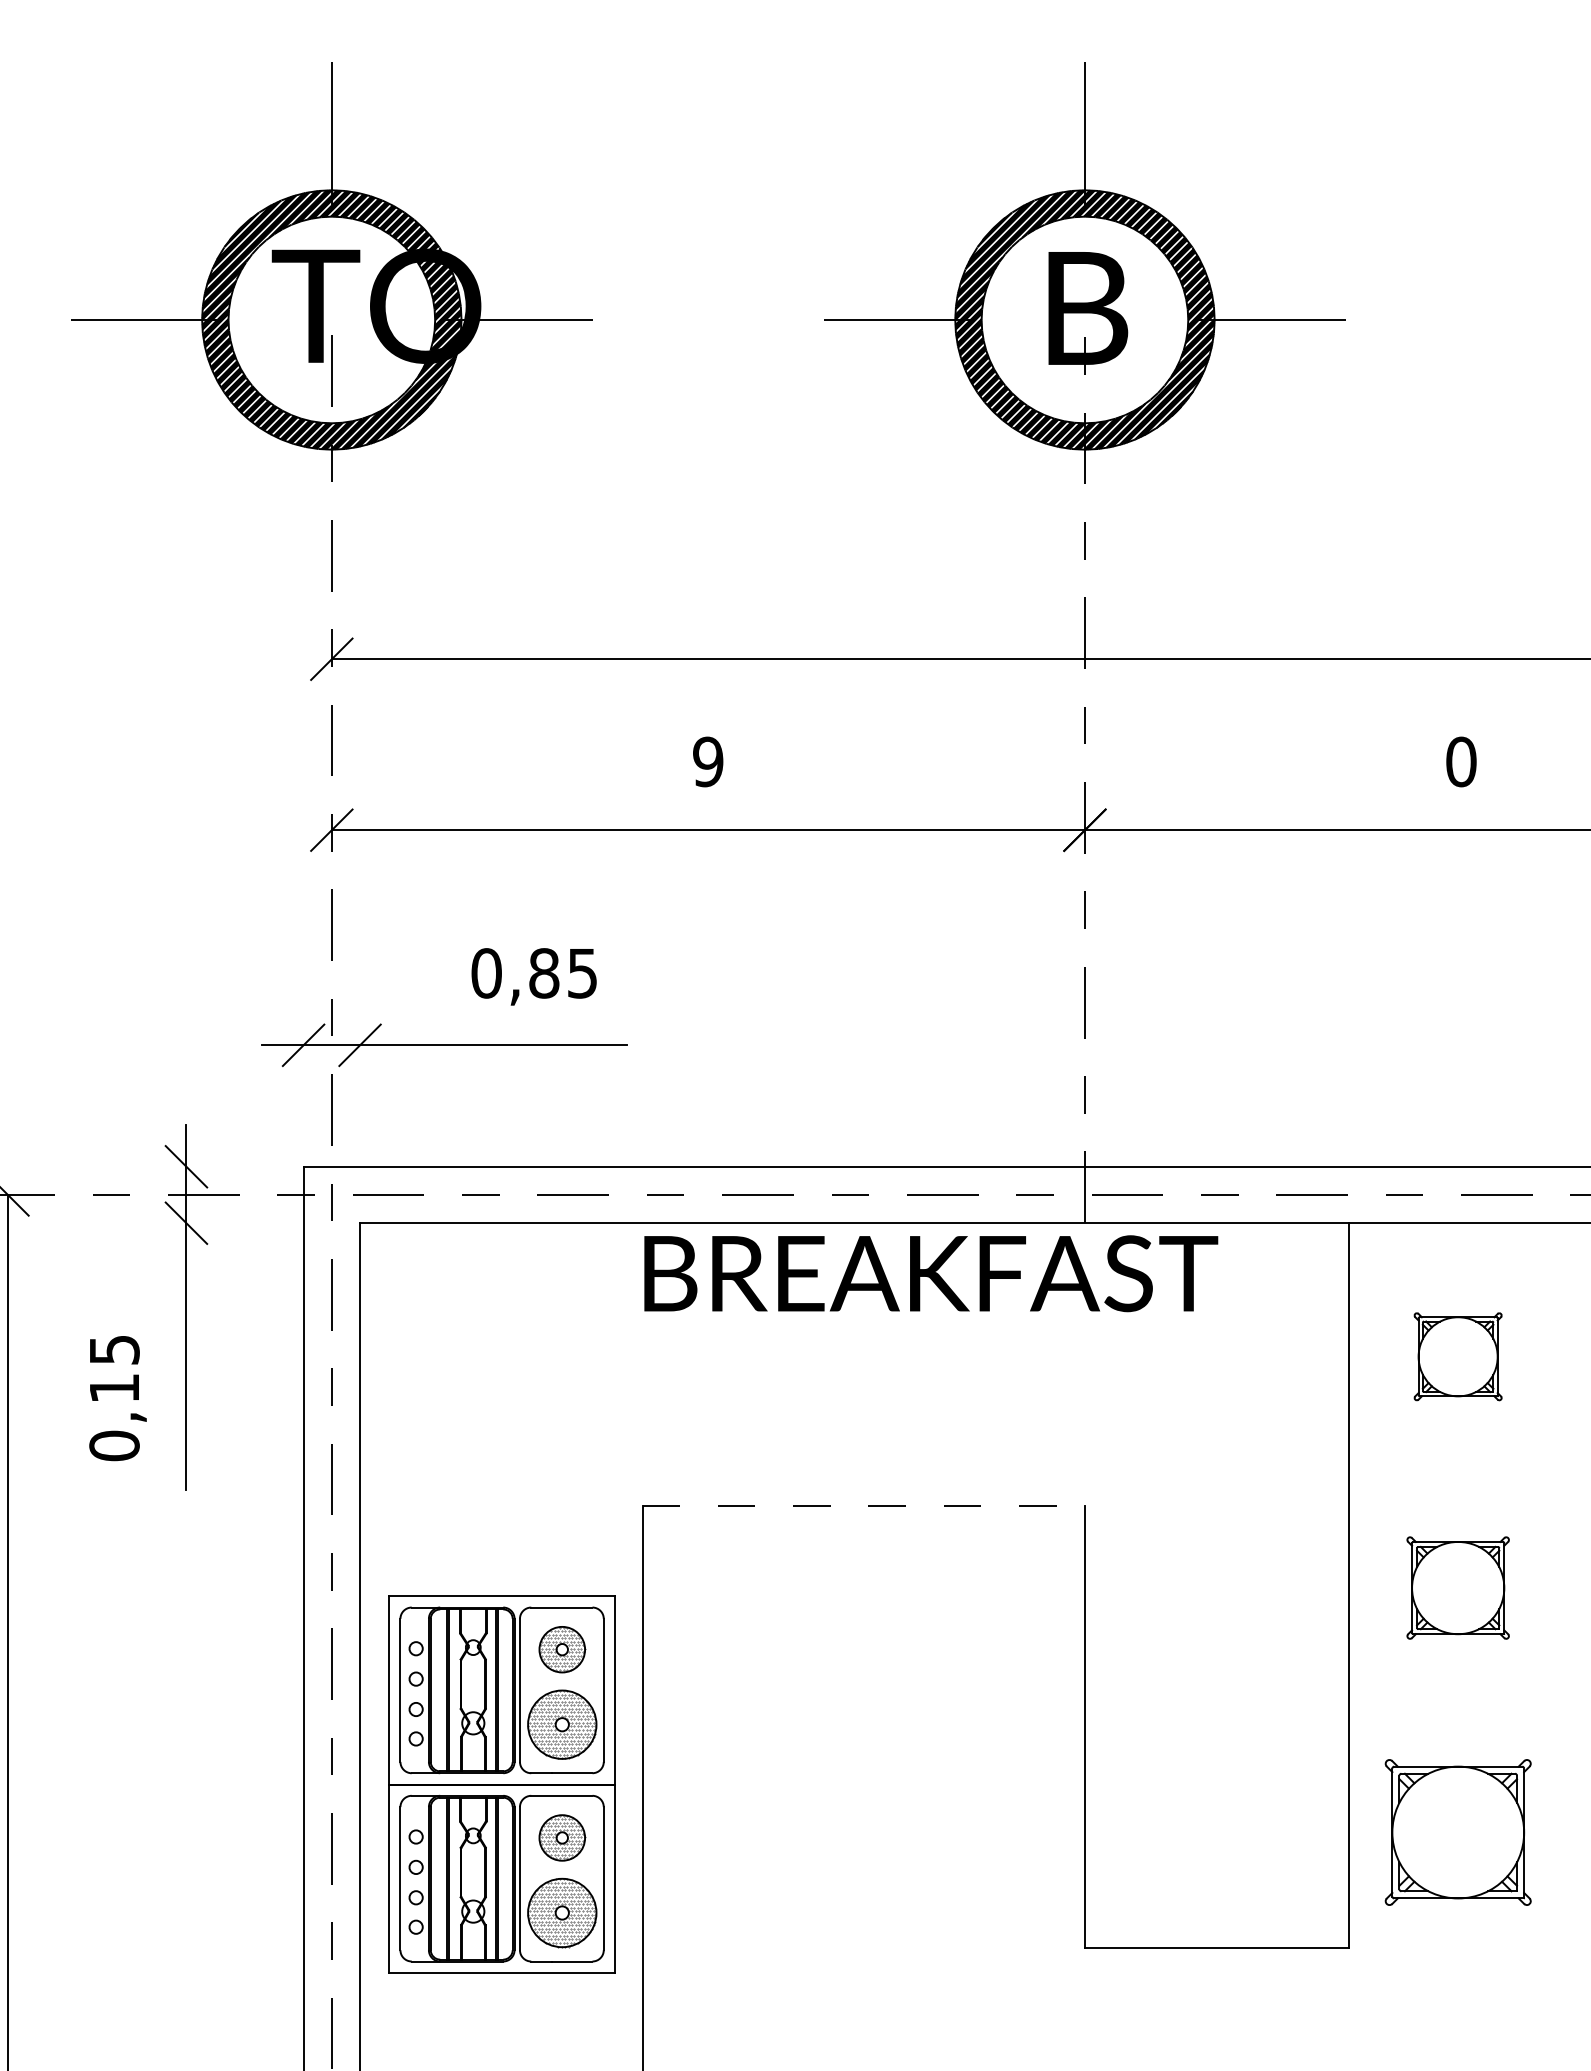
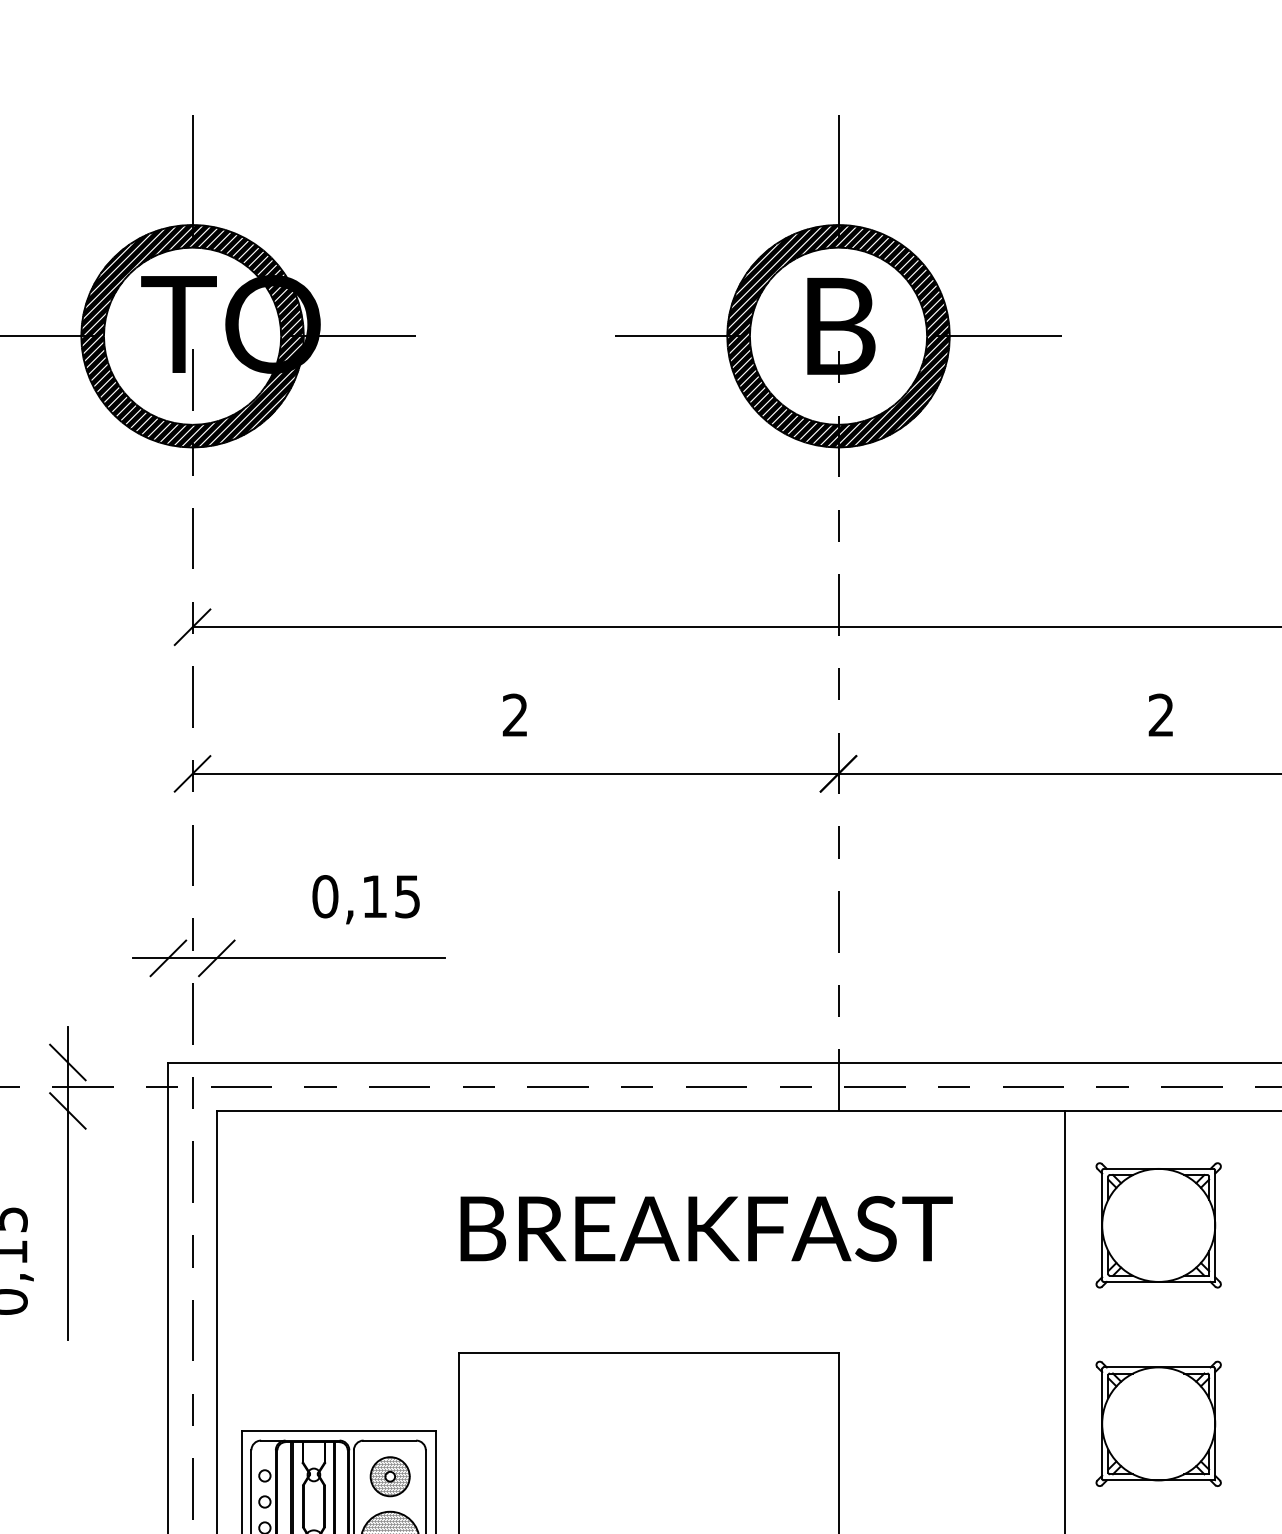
text: (708, 761) -> (515, 714), 9 -> 2
text: (1461, 761) -> (1161, 714), 0 -> 2
text: (544, 973) -> (374, 896), 0,85 -> 0,15
text: (931, 1273) -> (706, 1228), moved
part: (1457, 1356) -> (1158, 1225), size x1.67
line: (864, 1505) -> (649, 1353), dashed -> solid
part: (1457, 1587) -> (1158, 1423), size x1.43

